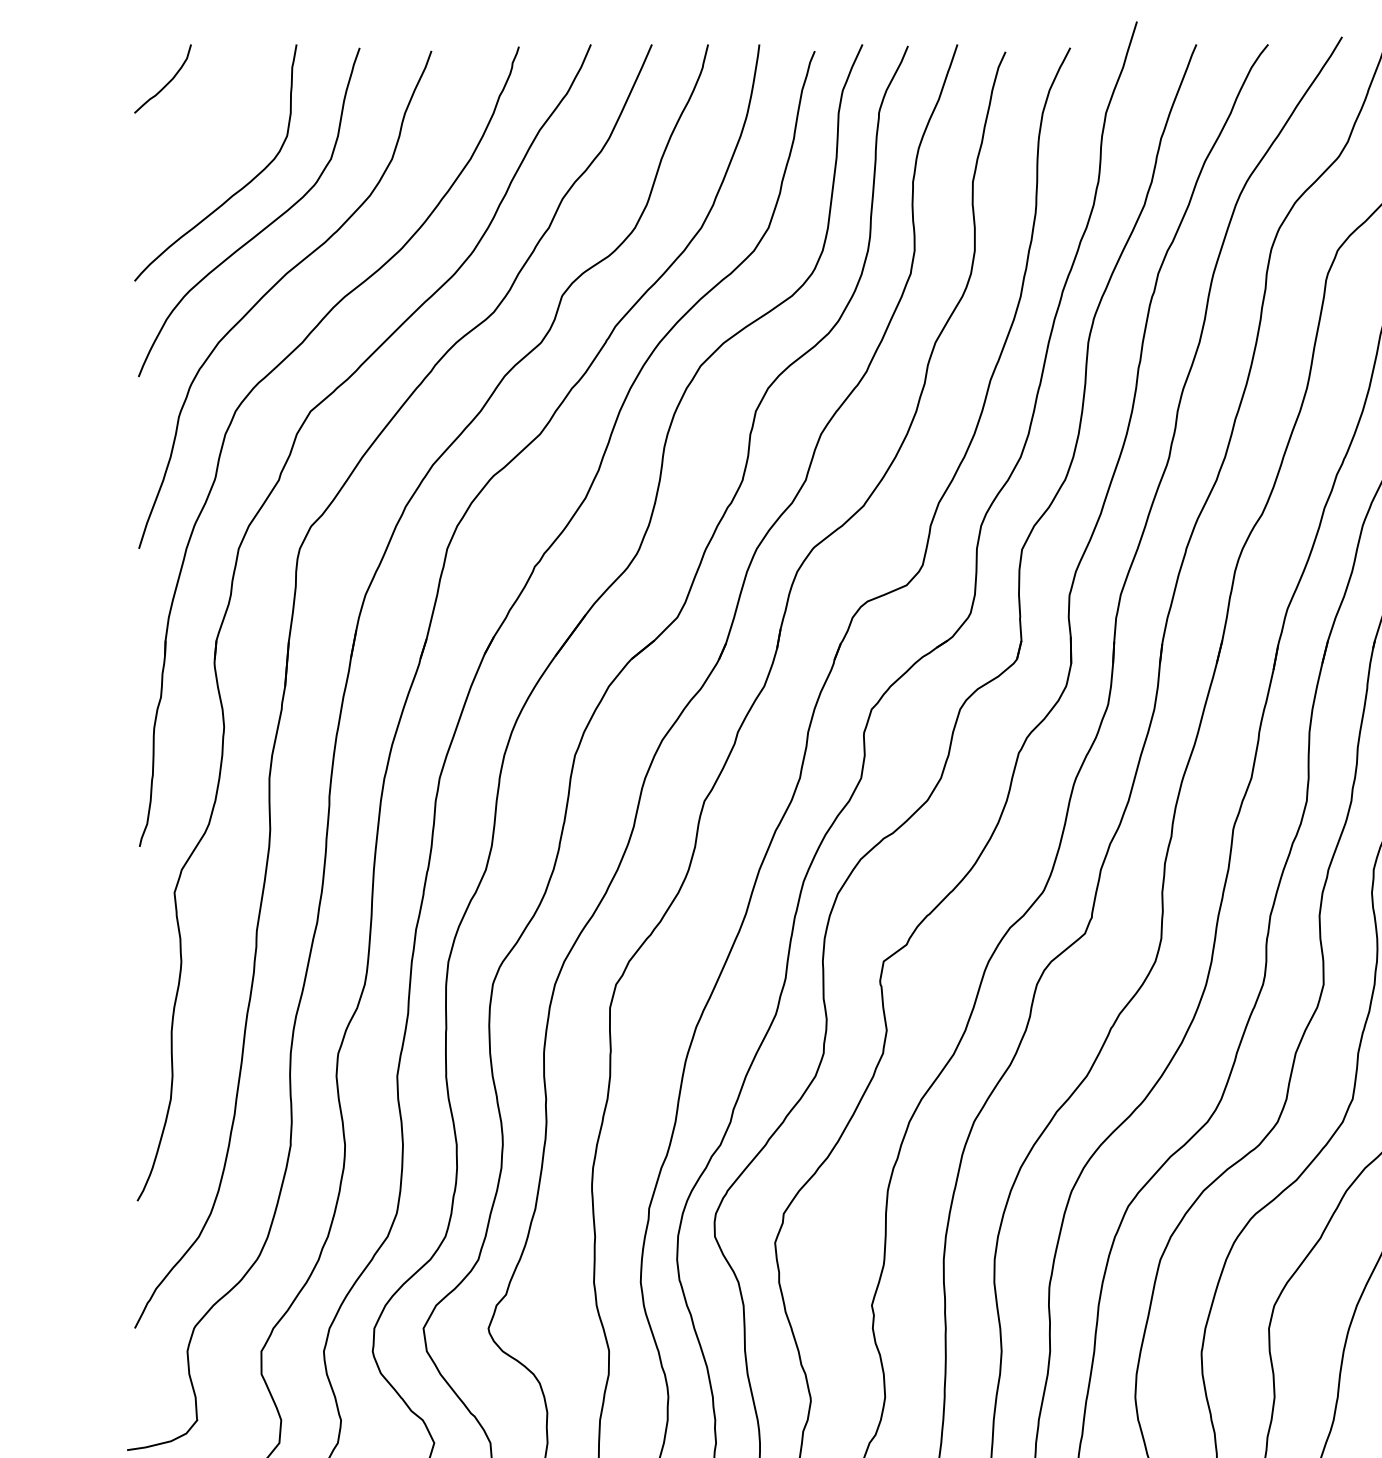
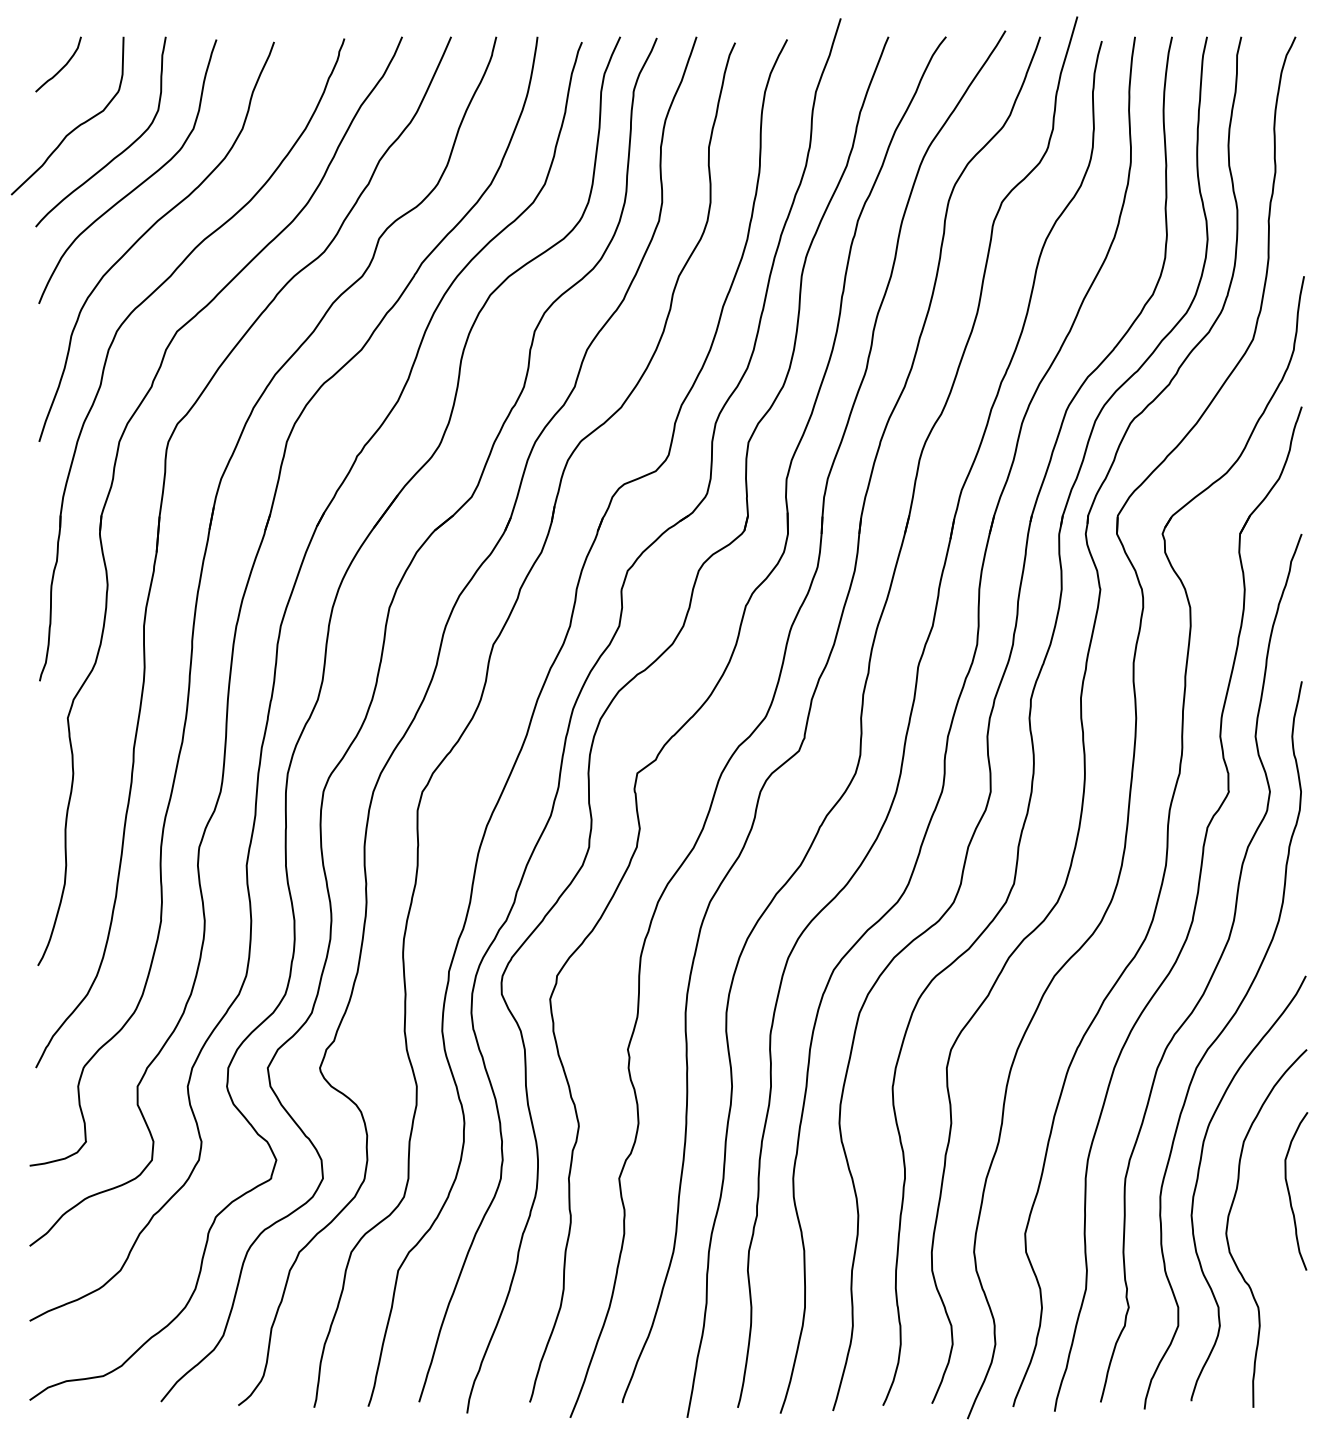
curve: (185, 156) -> (76, 126), added

